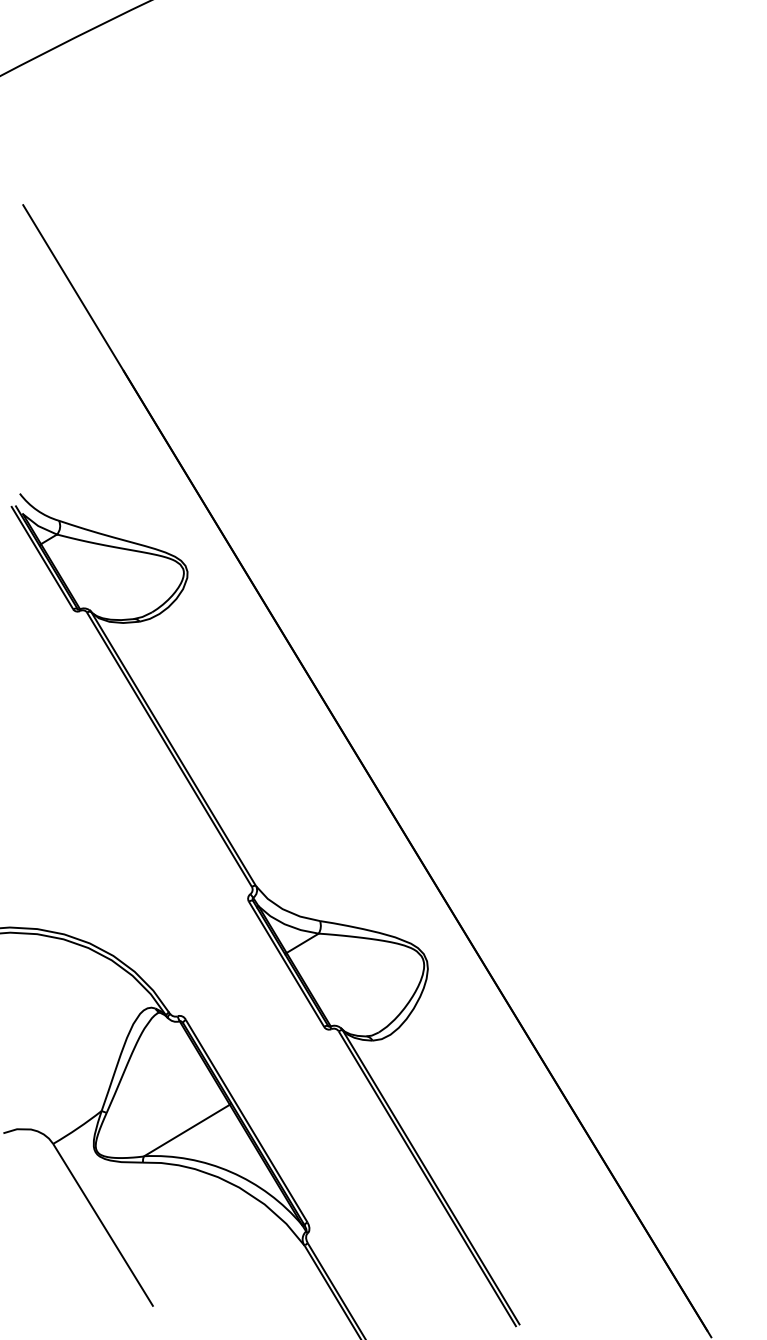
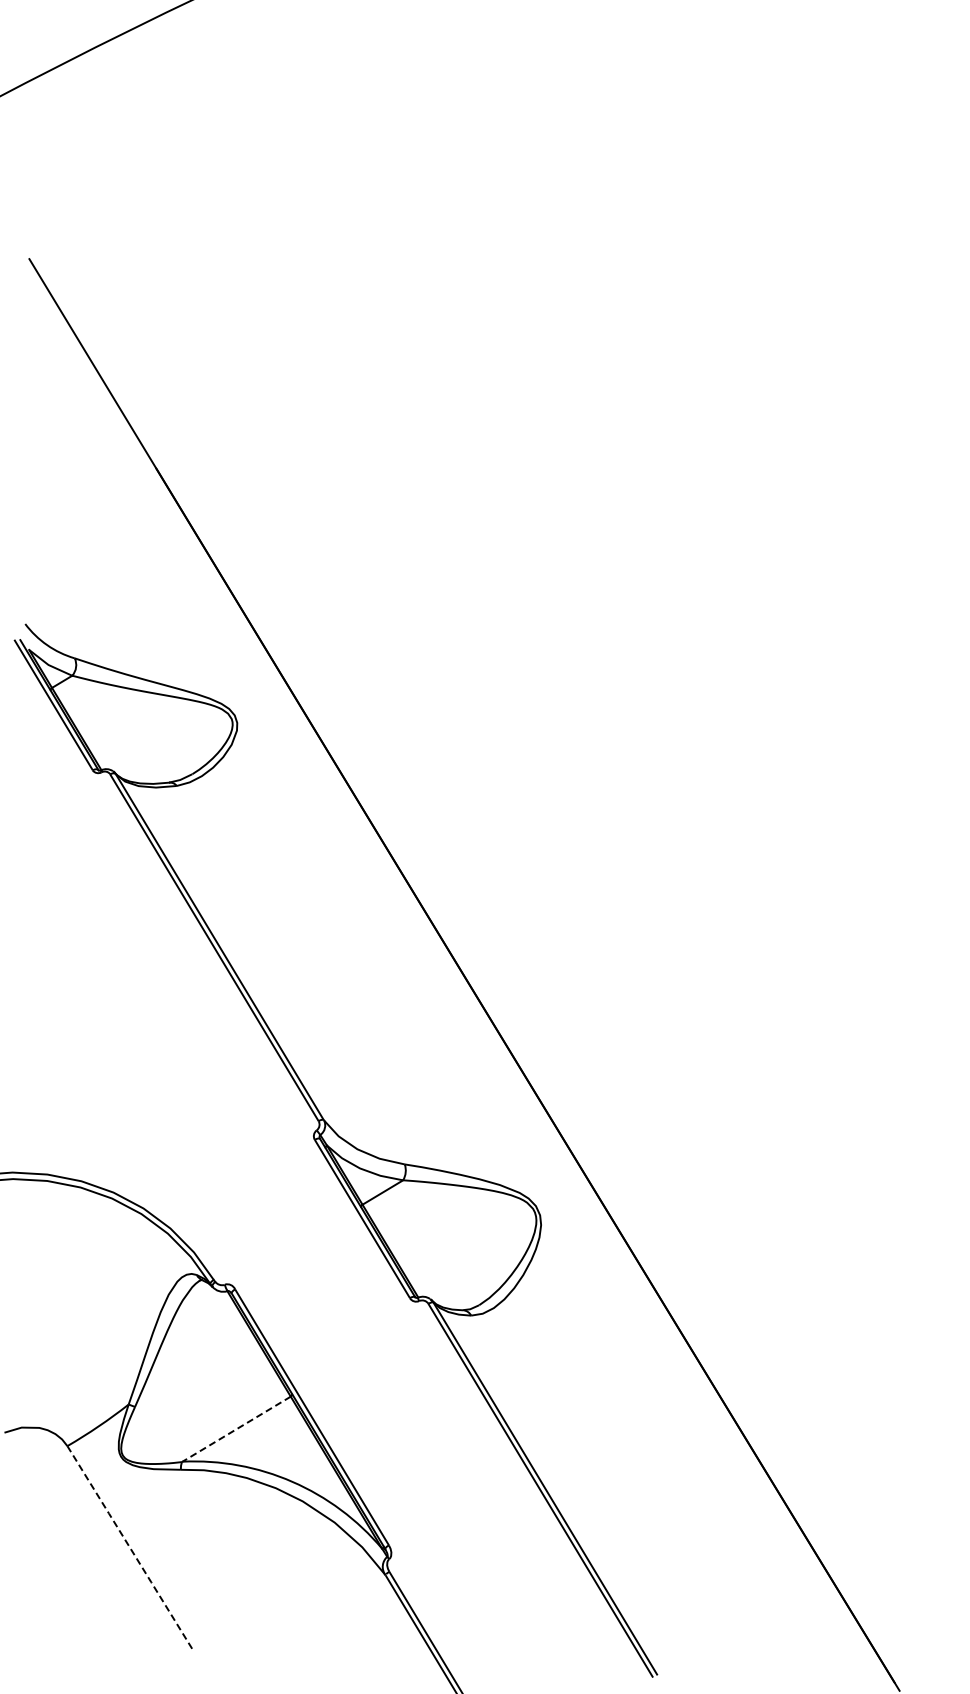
line: (186, 1130) -> (235, 1429), solid -> dashed
line: (103, 1225) -> (130, 1549), solid -> dashed

